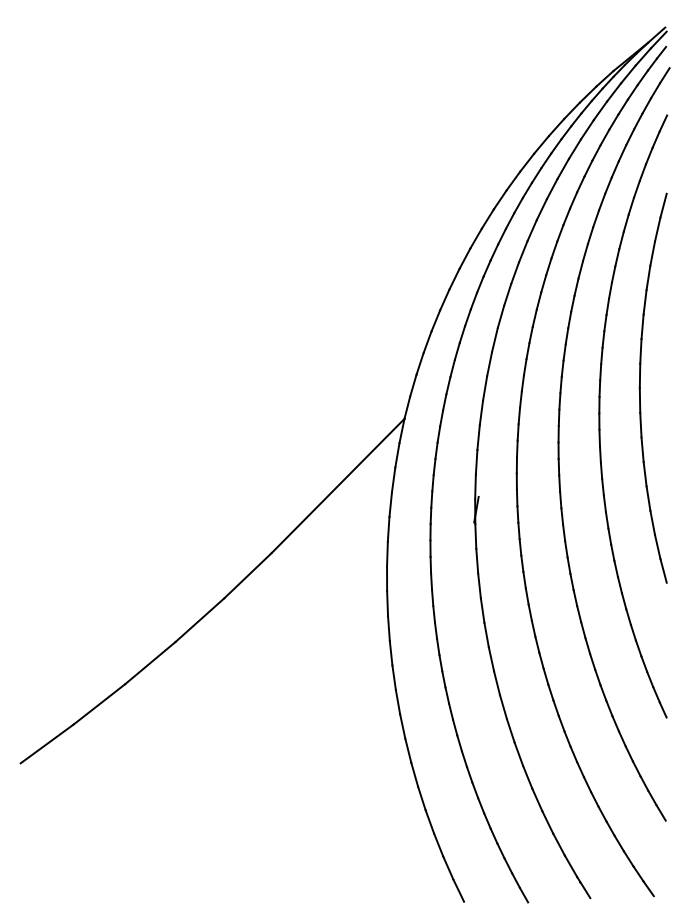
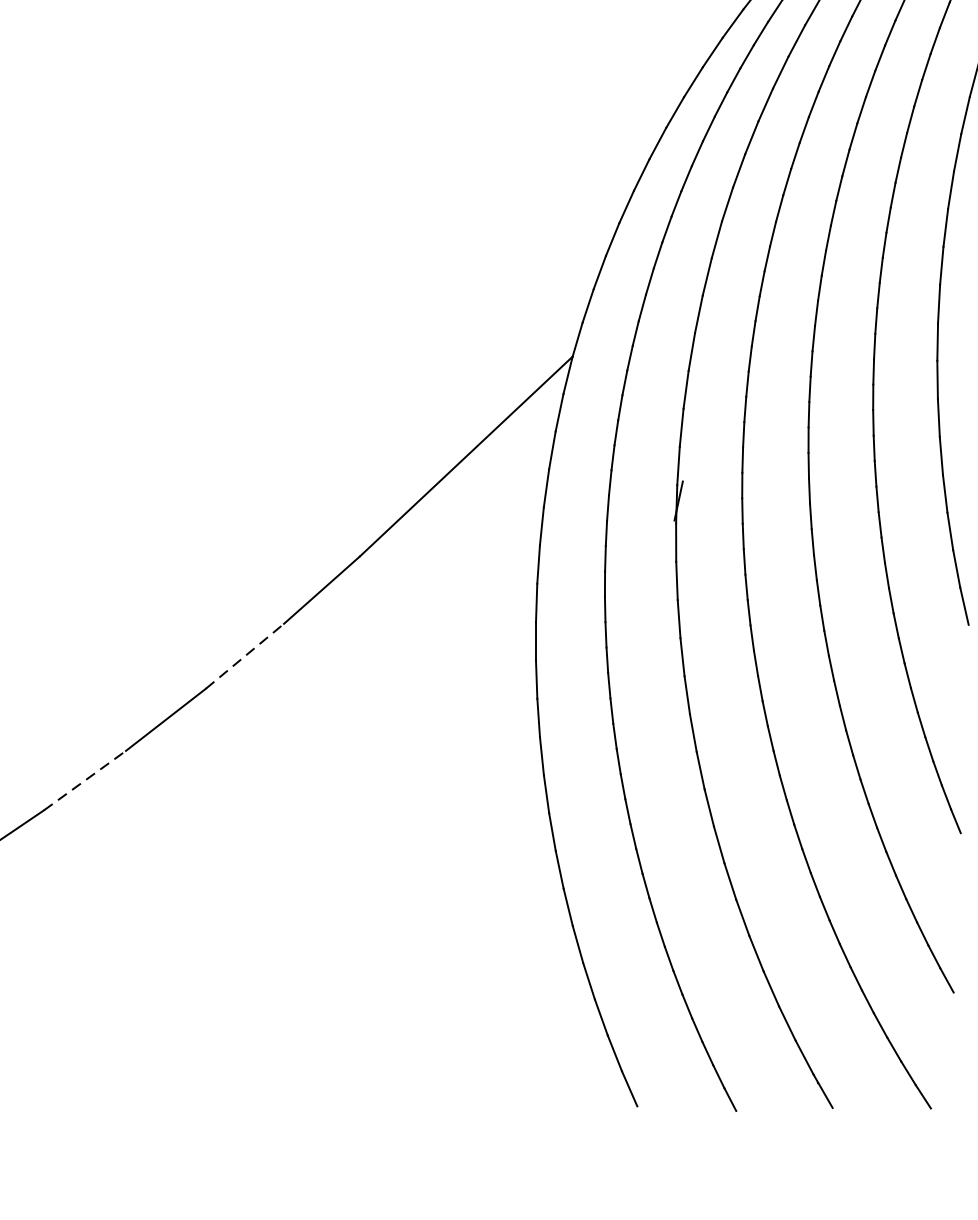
line: (199, 620) -> (244, 656), solid -> dashed
line: (99, 704) -> (85, 780), solid -> dashed

